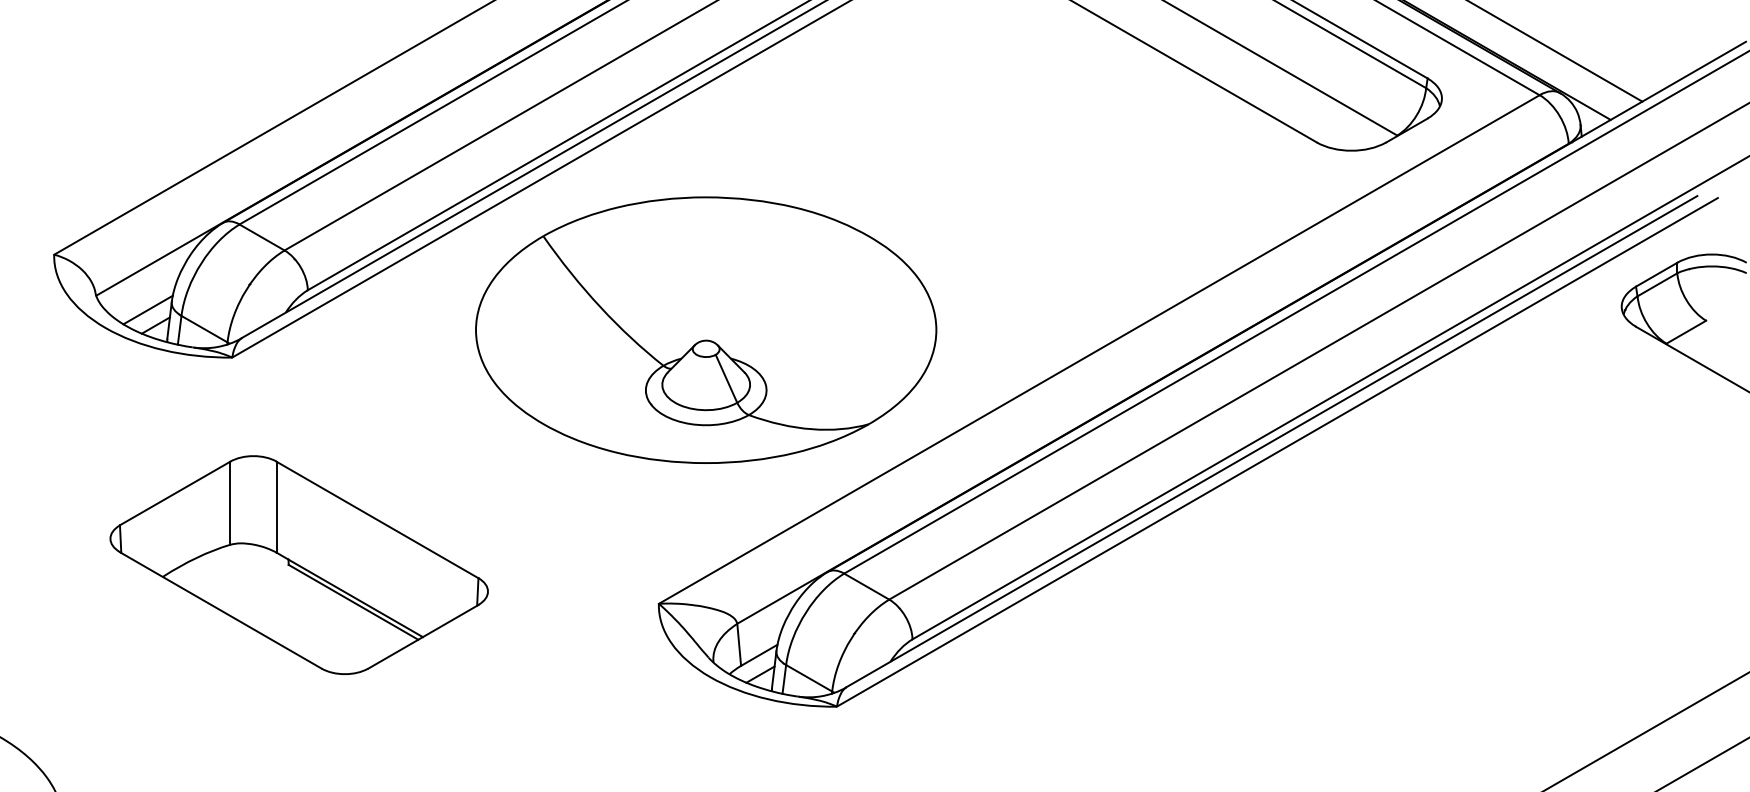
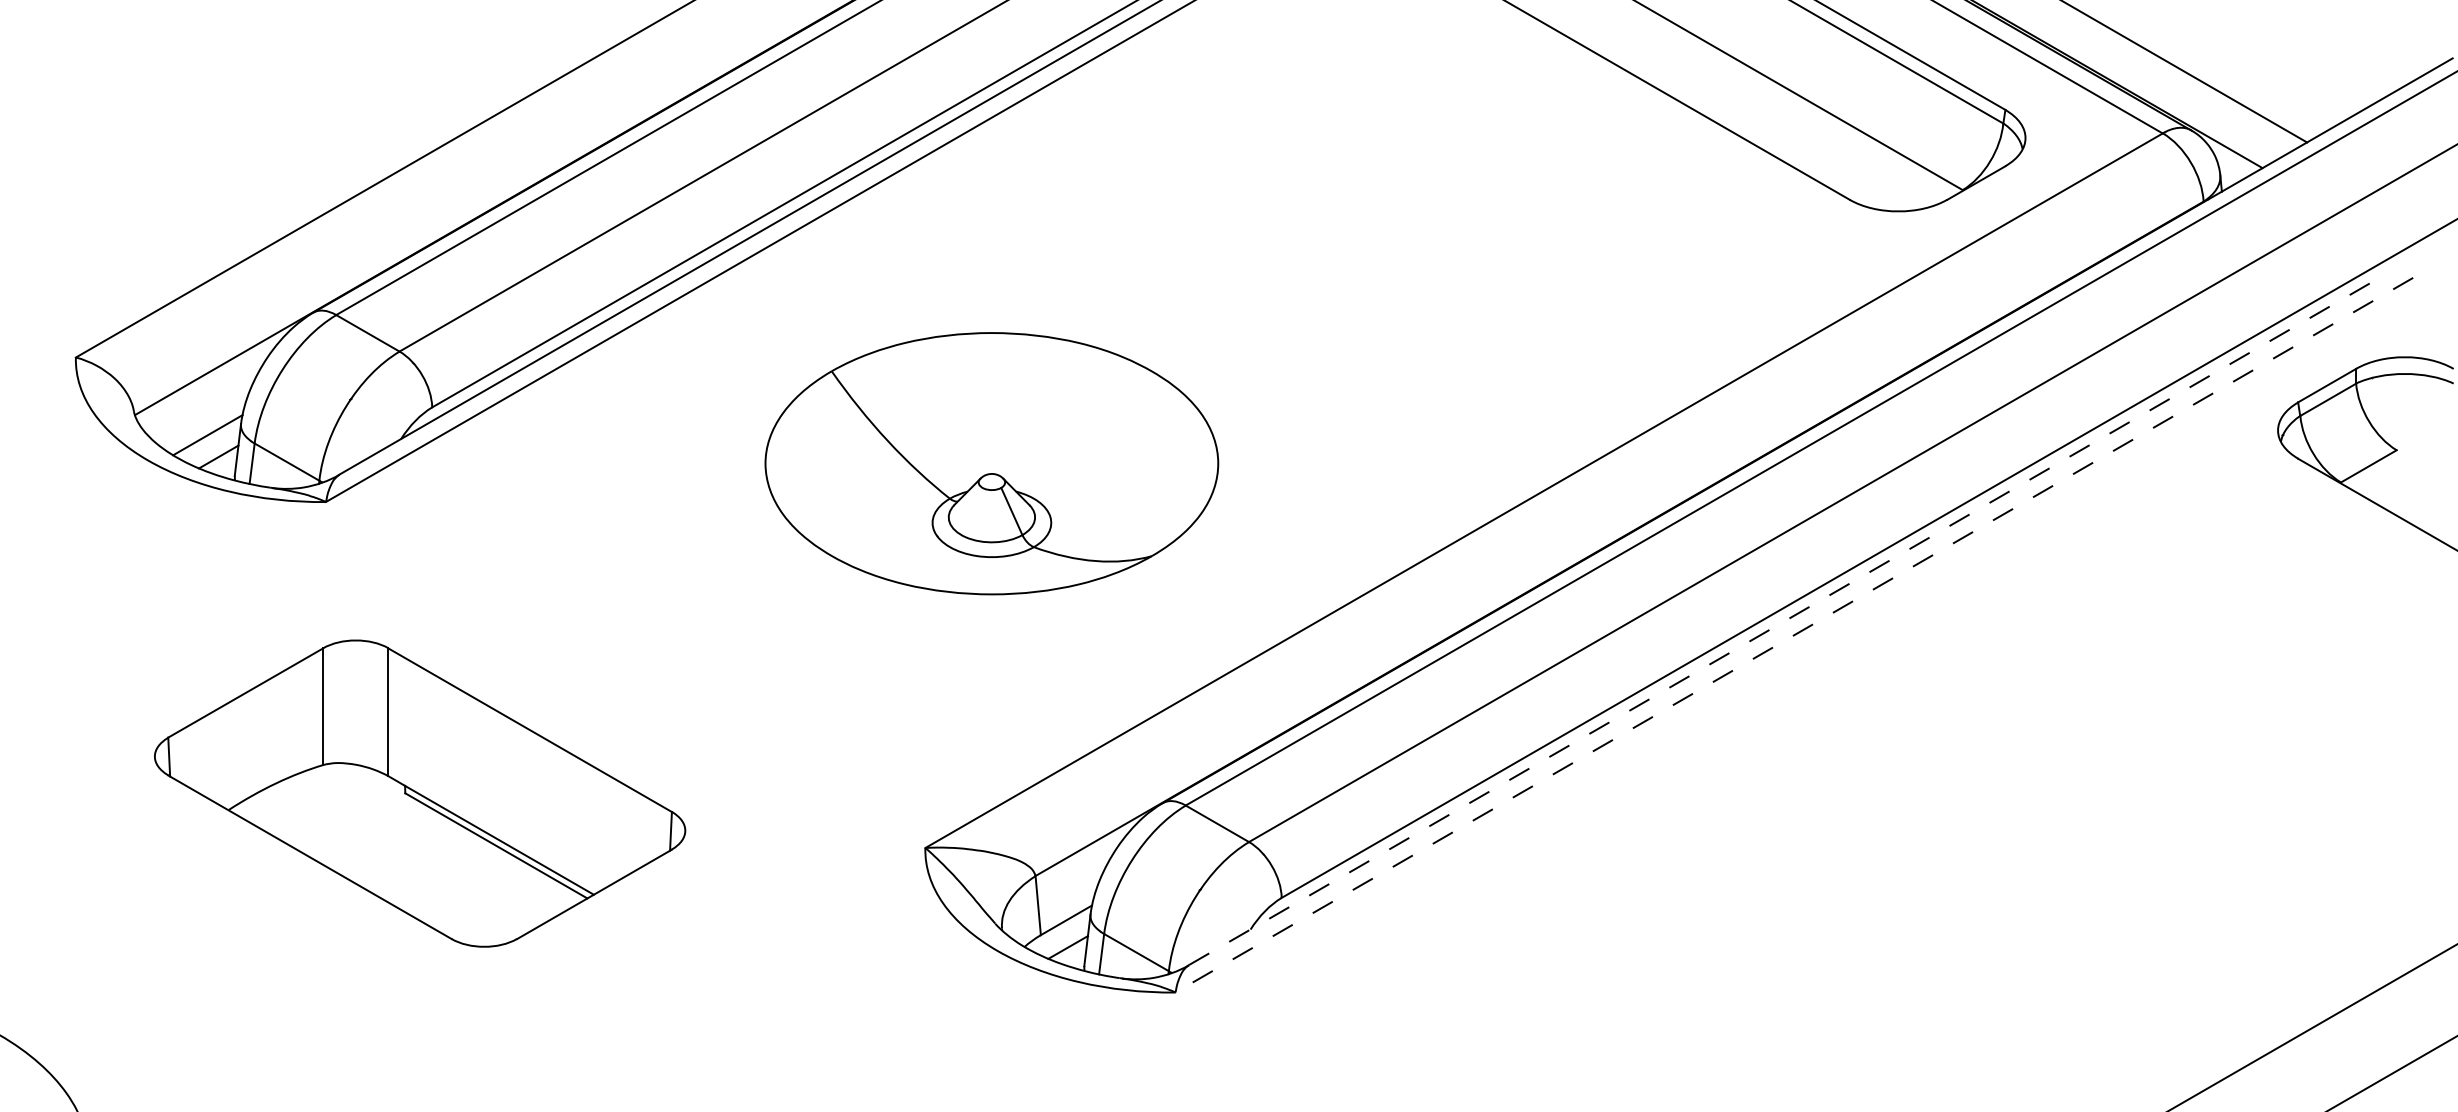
part: (705, 330) -> (991, 463), size x0.7
line: (1271, 441) -> (1786, 620), solid -> dashed
line: (1277, 452) -> (1794, 635), solid -> dashed

